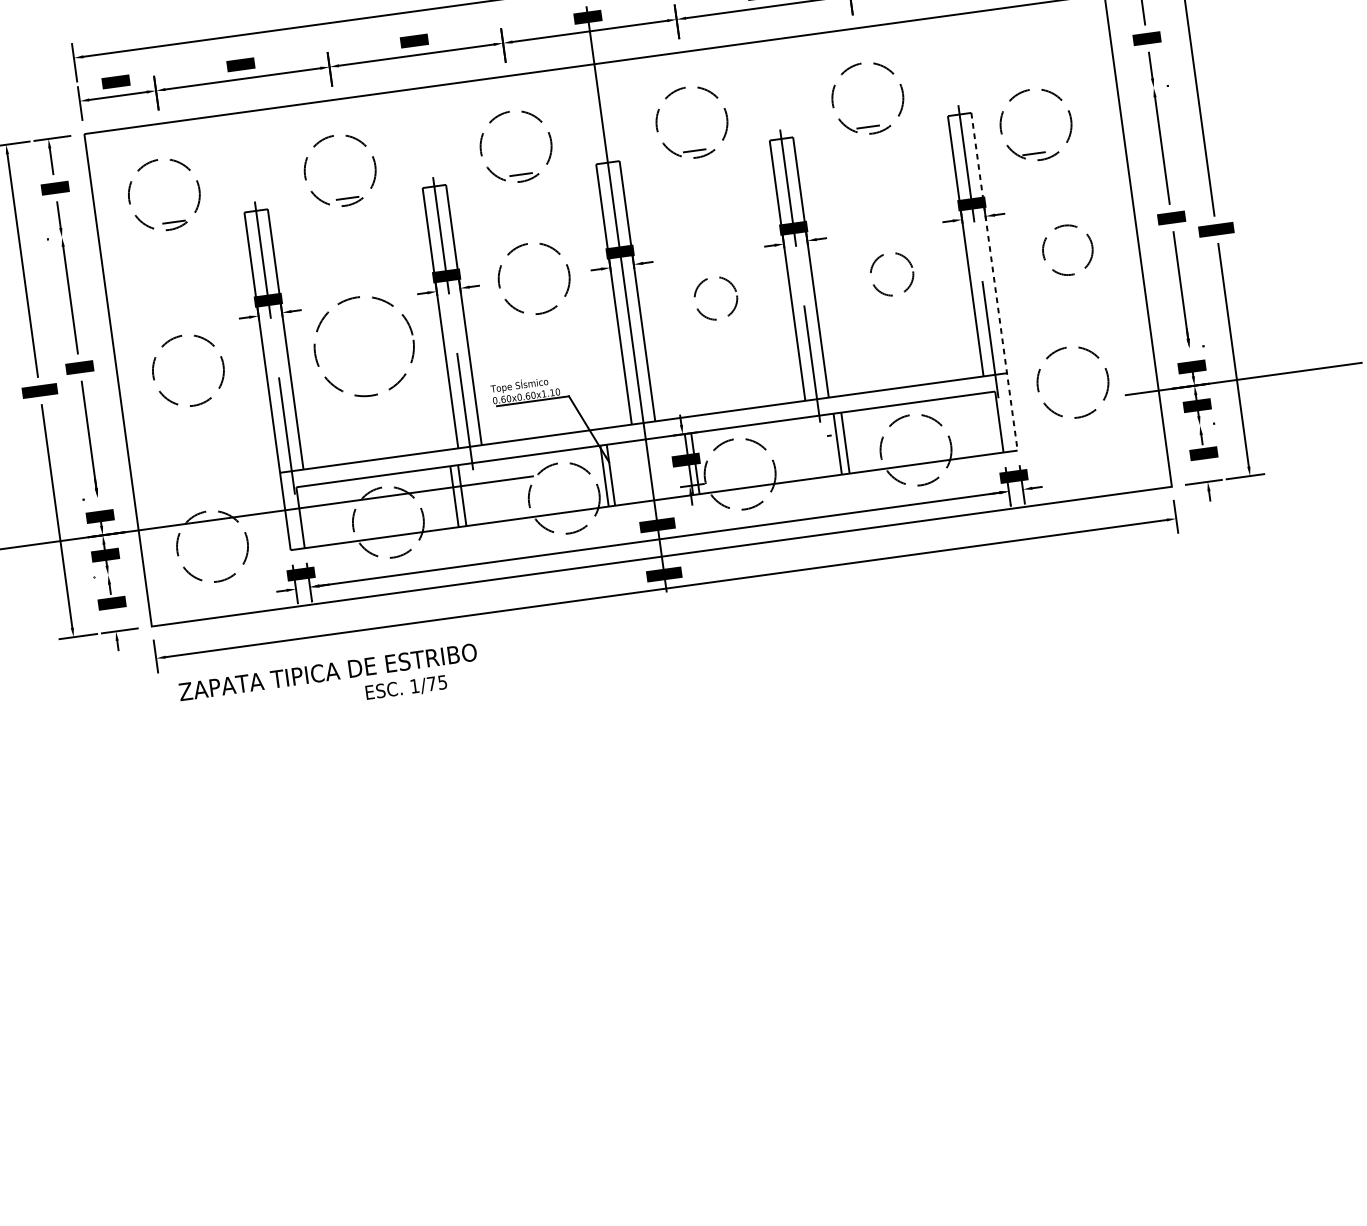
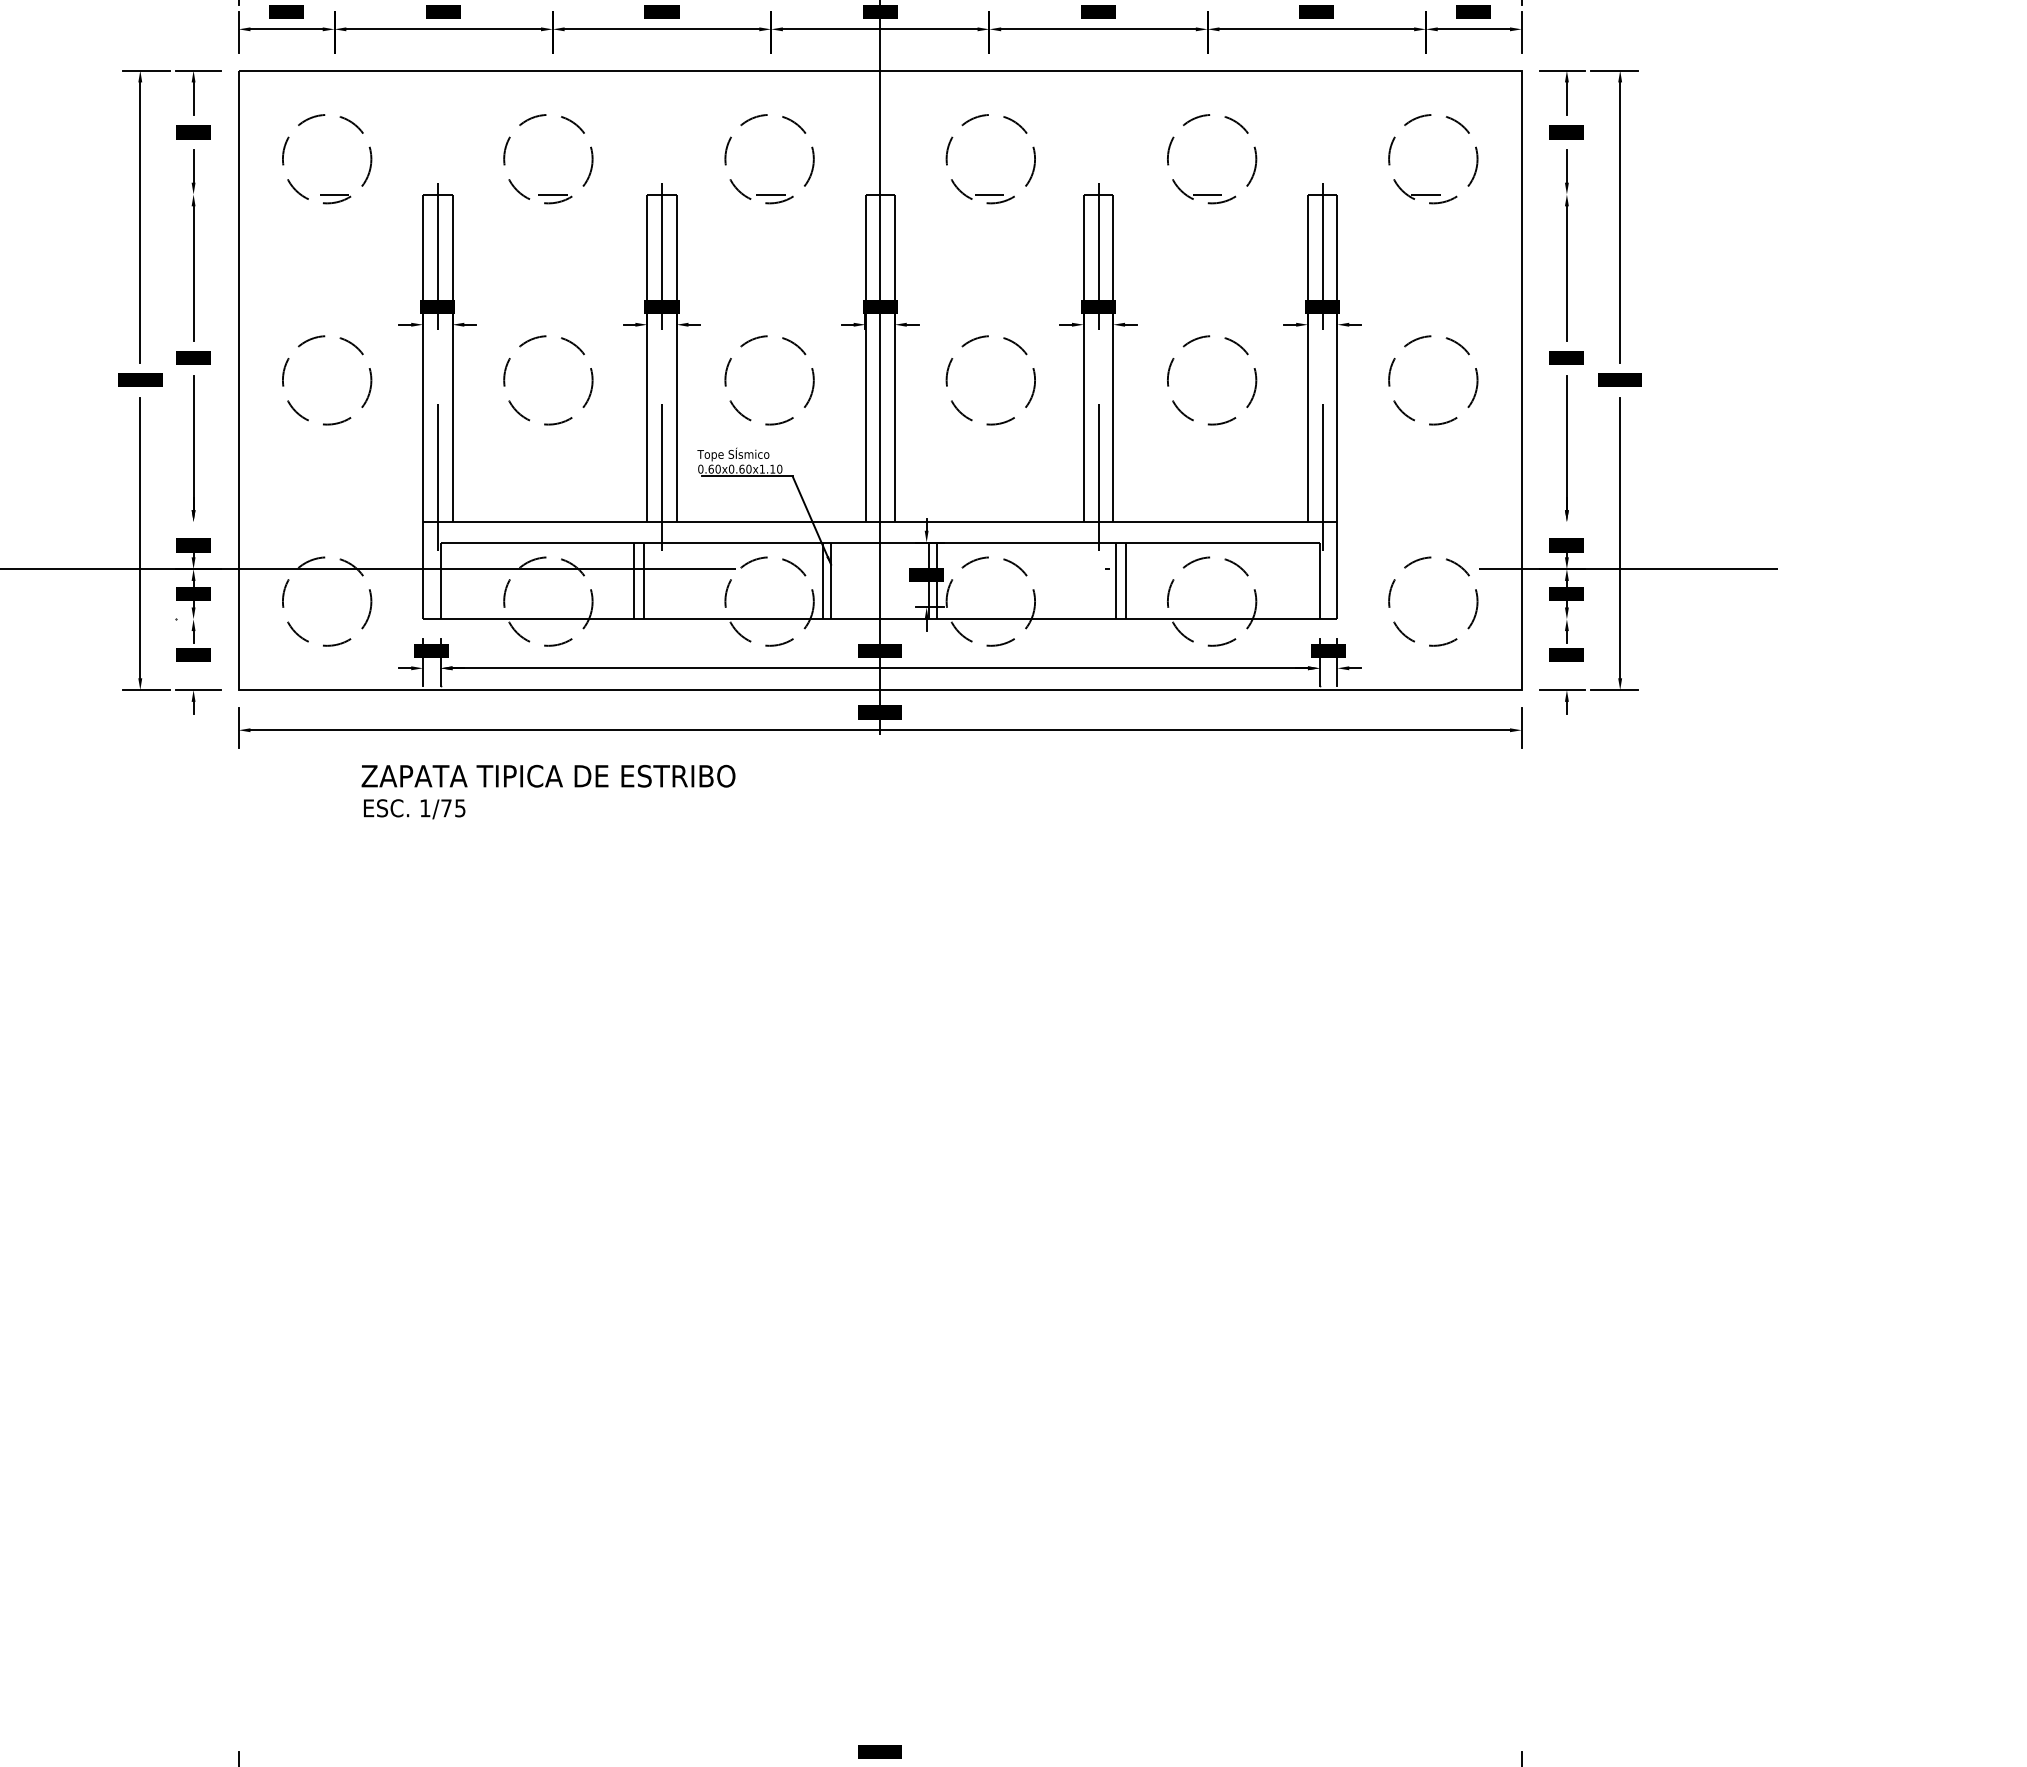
part: (1040, 152) -> (1433, 194), moved
circle: (1067, 250) -> (1433, 380), size x1.43
circle: (892, 274) -> (1212, 380), size x1.67
circle: (534, 278) -> (769, 380), moved
line: (994, 282) -> (1337, 407), dashed -> solid
circle: (715, 298) -> (990, 380), size x1.67
circle: (364, 346) -> (548, 380), size x0.71
circle: (1073, 382) -> (1433, 601), moved
text: (327, 671) -> (548, 775), moved
text: (406, 688) -> (414, 809), moved

